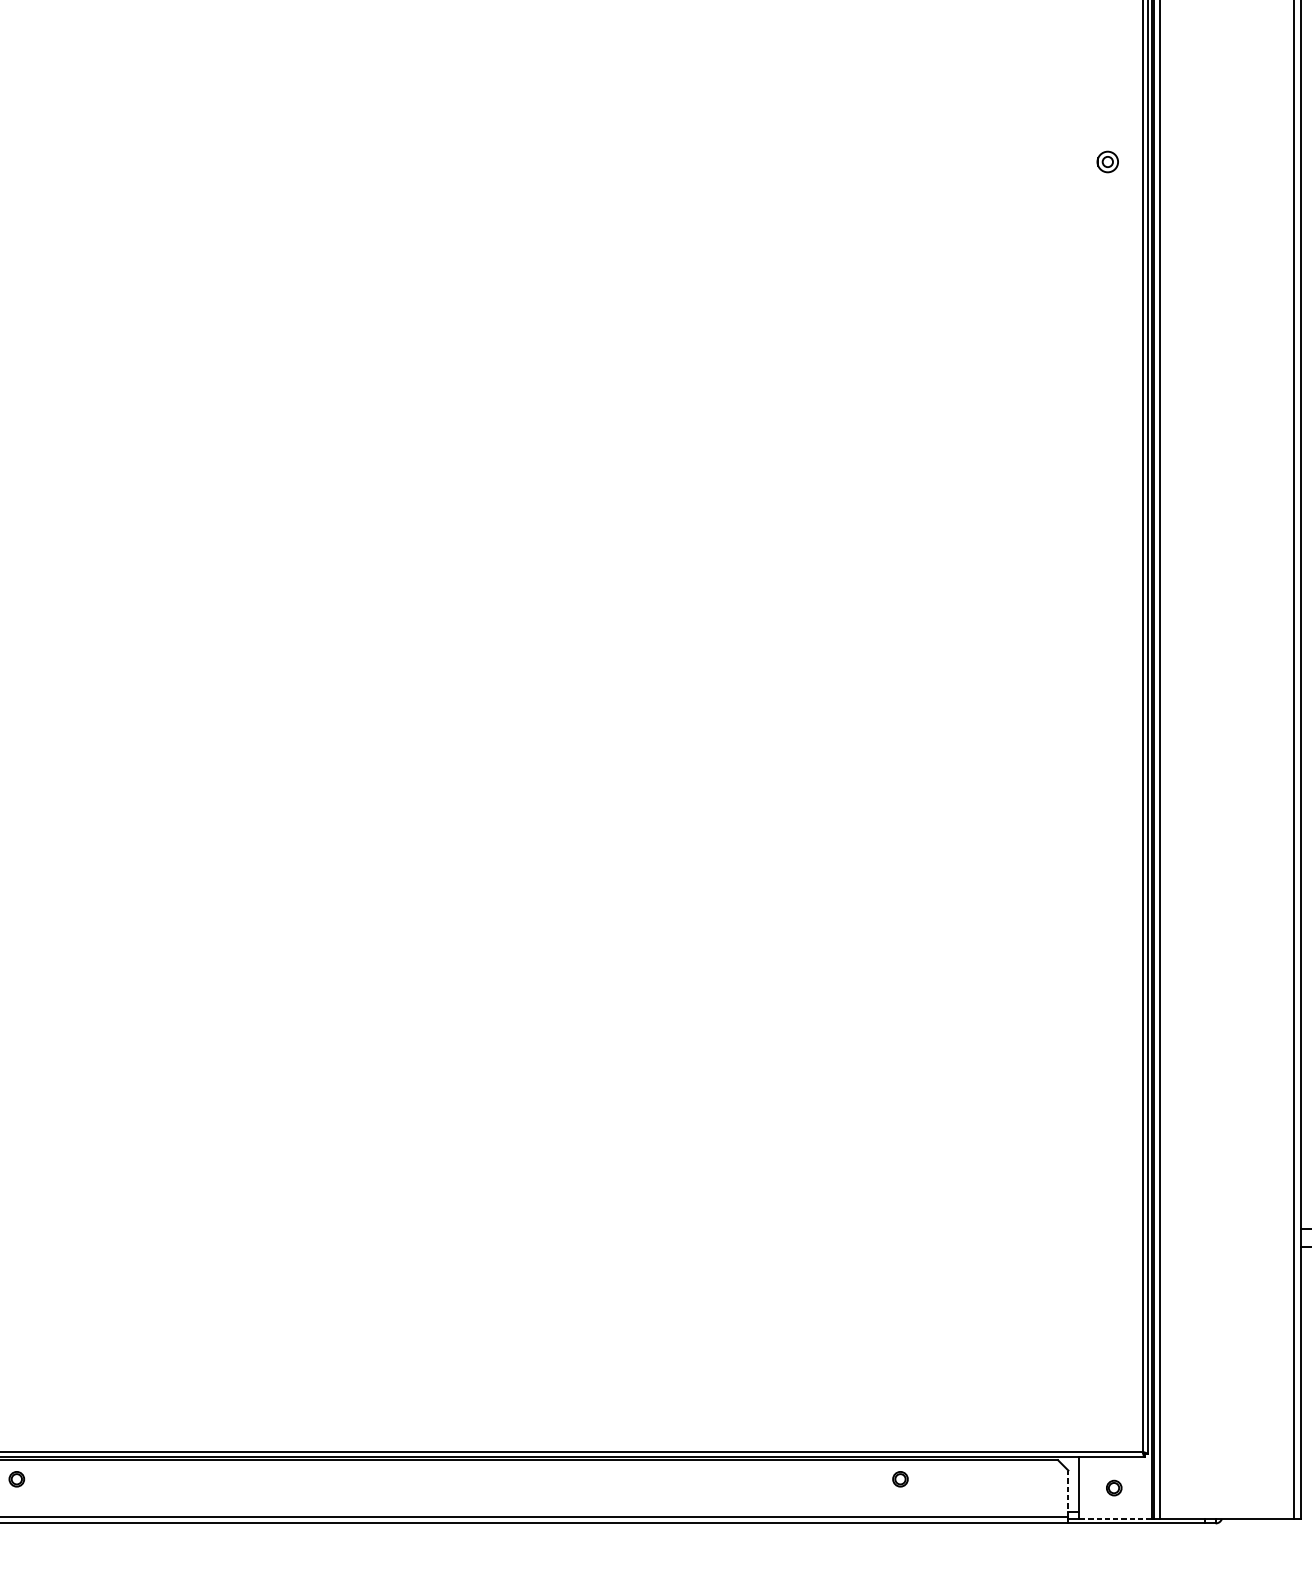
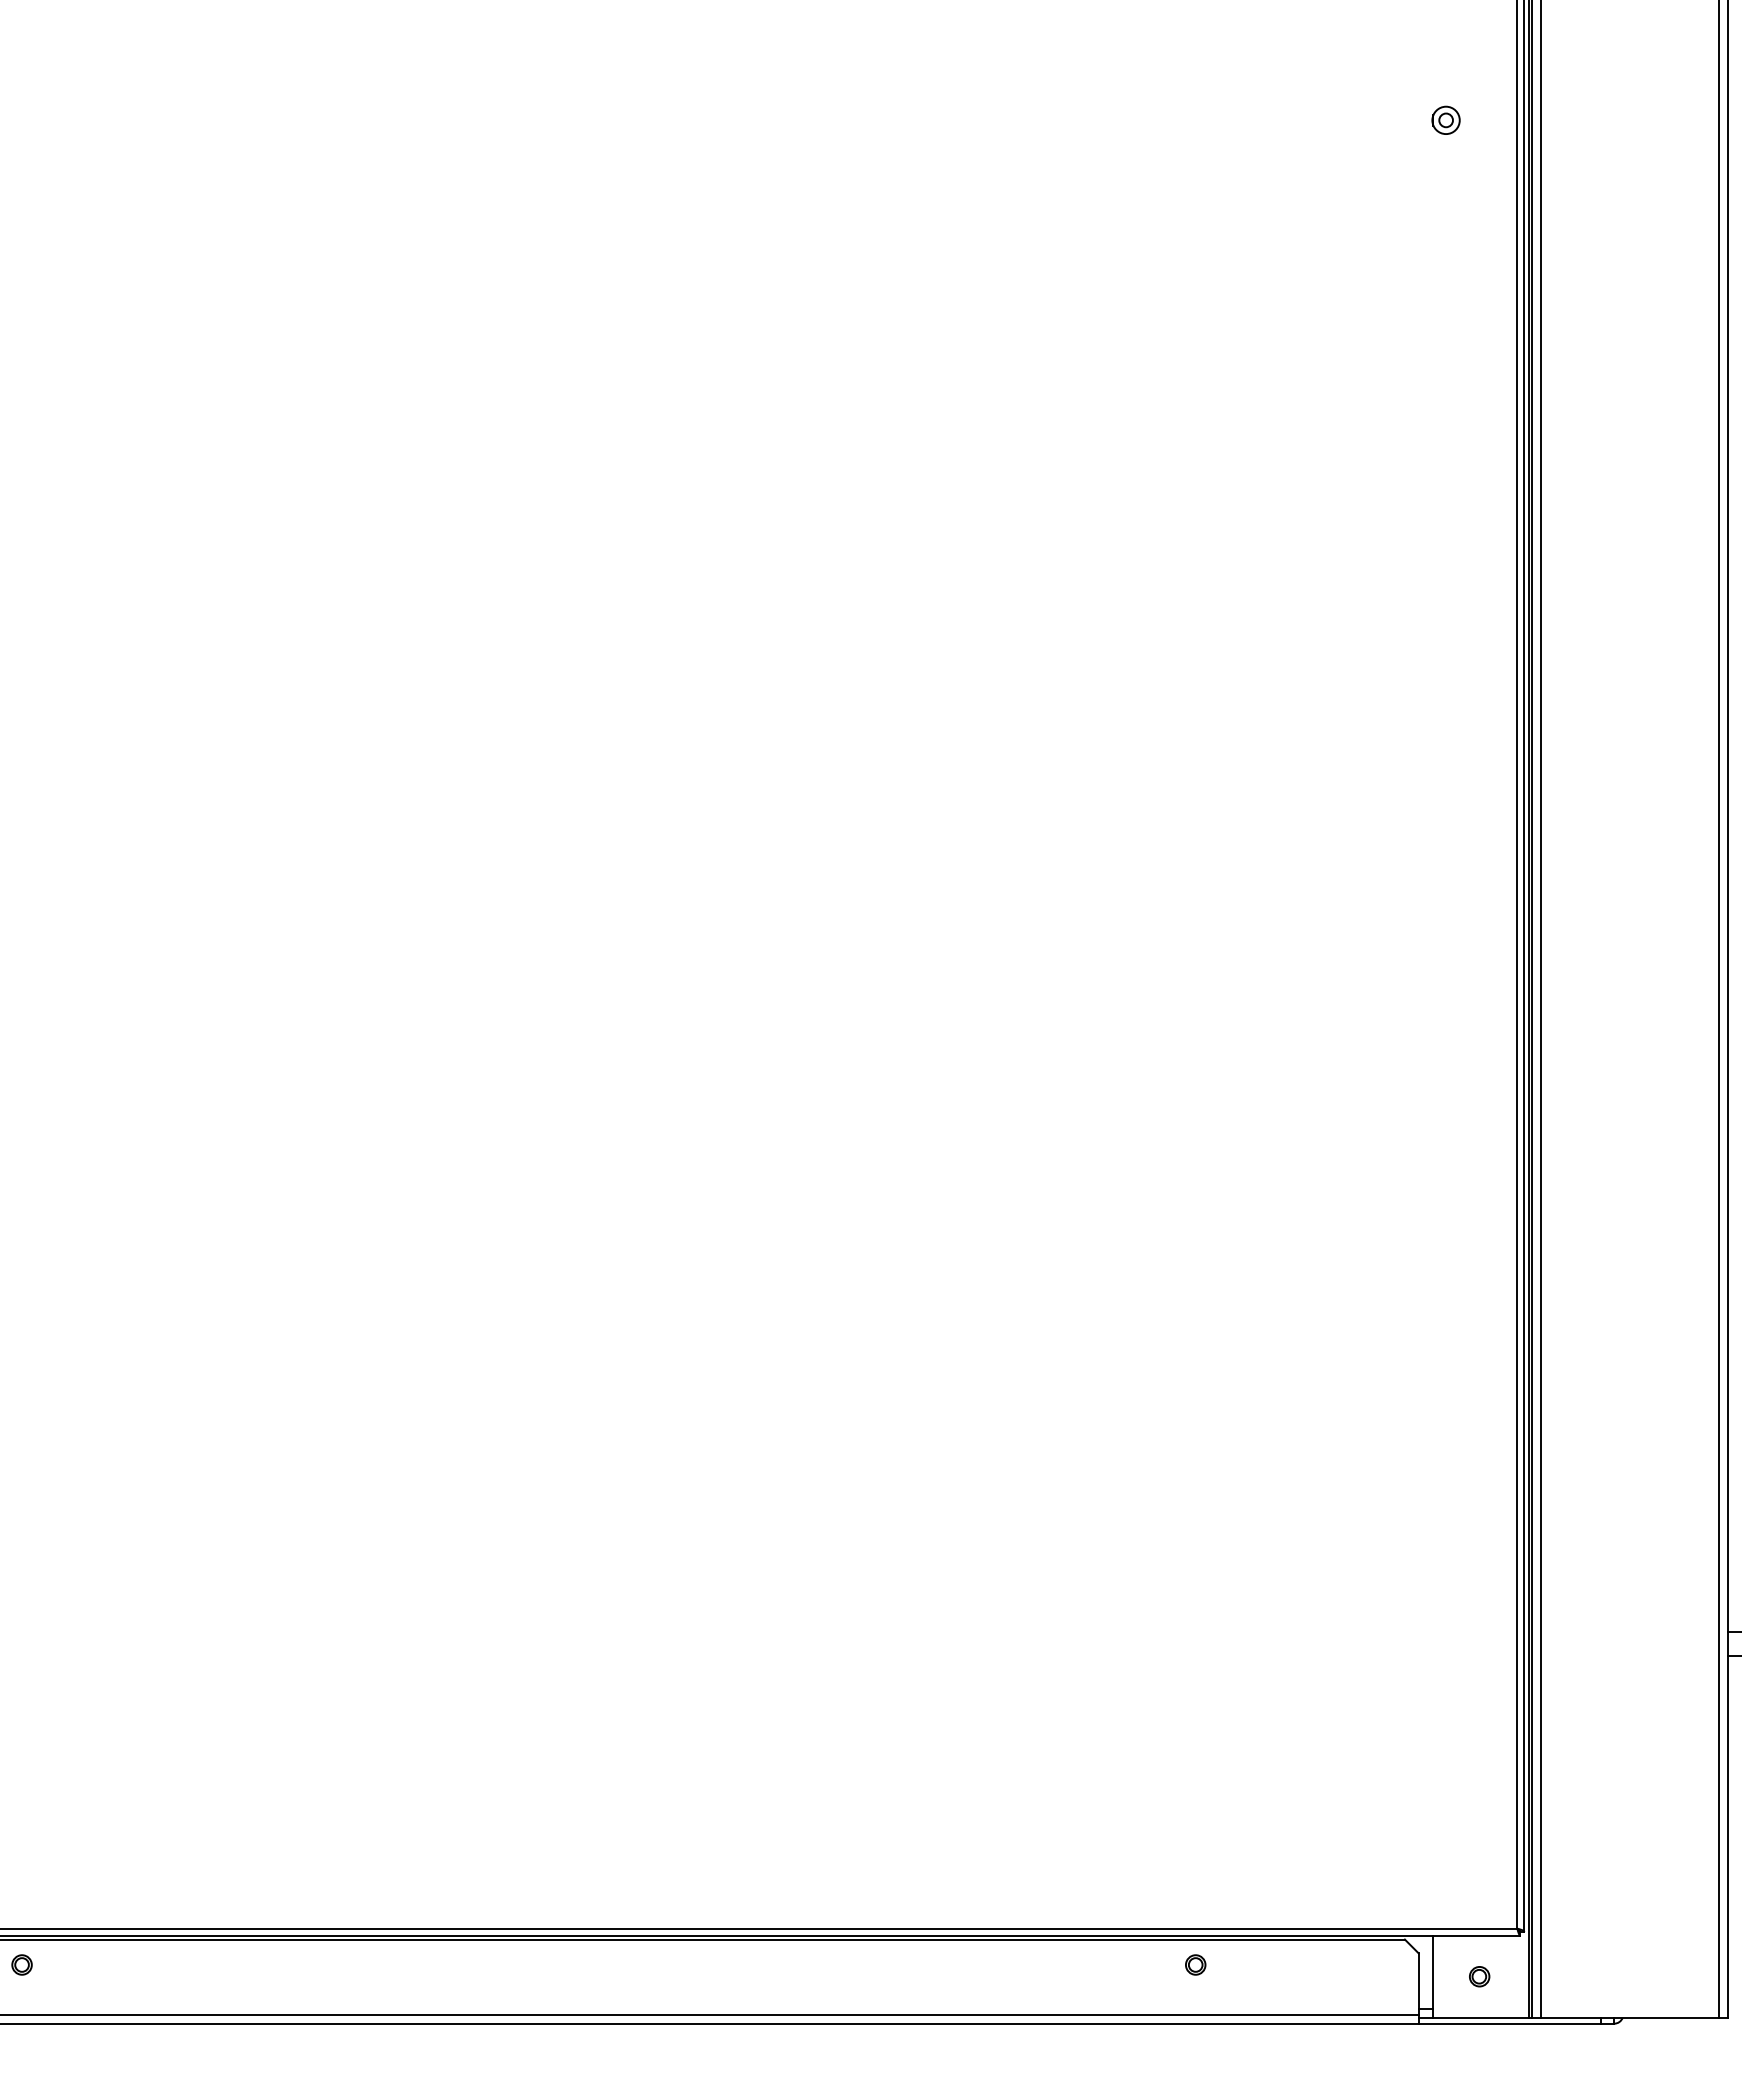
part: (1107, 161) -> (1445, 119), moved
line: (1068, 1493) -> (1418, 1984), dashed -> solid
line: (1115, 1518) -> (1481, 2017), dashed -> solid

